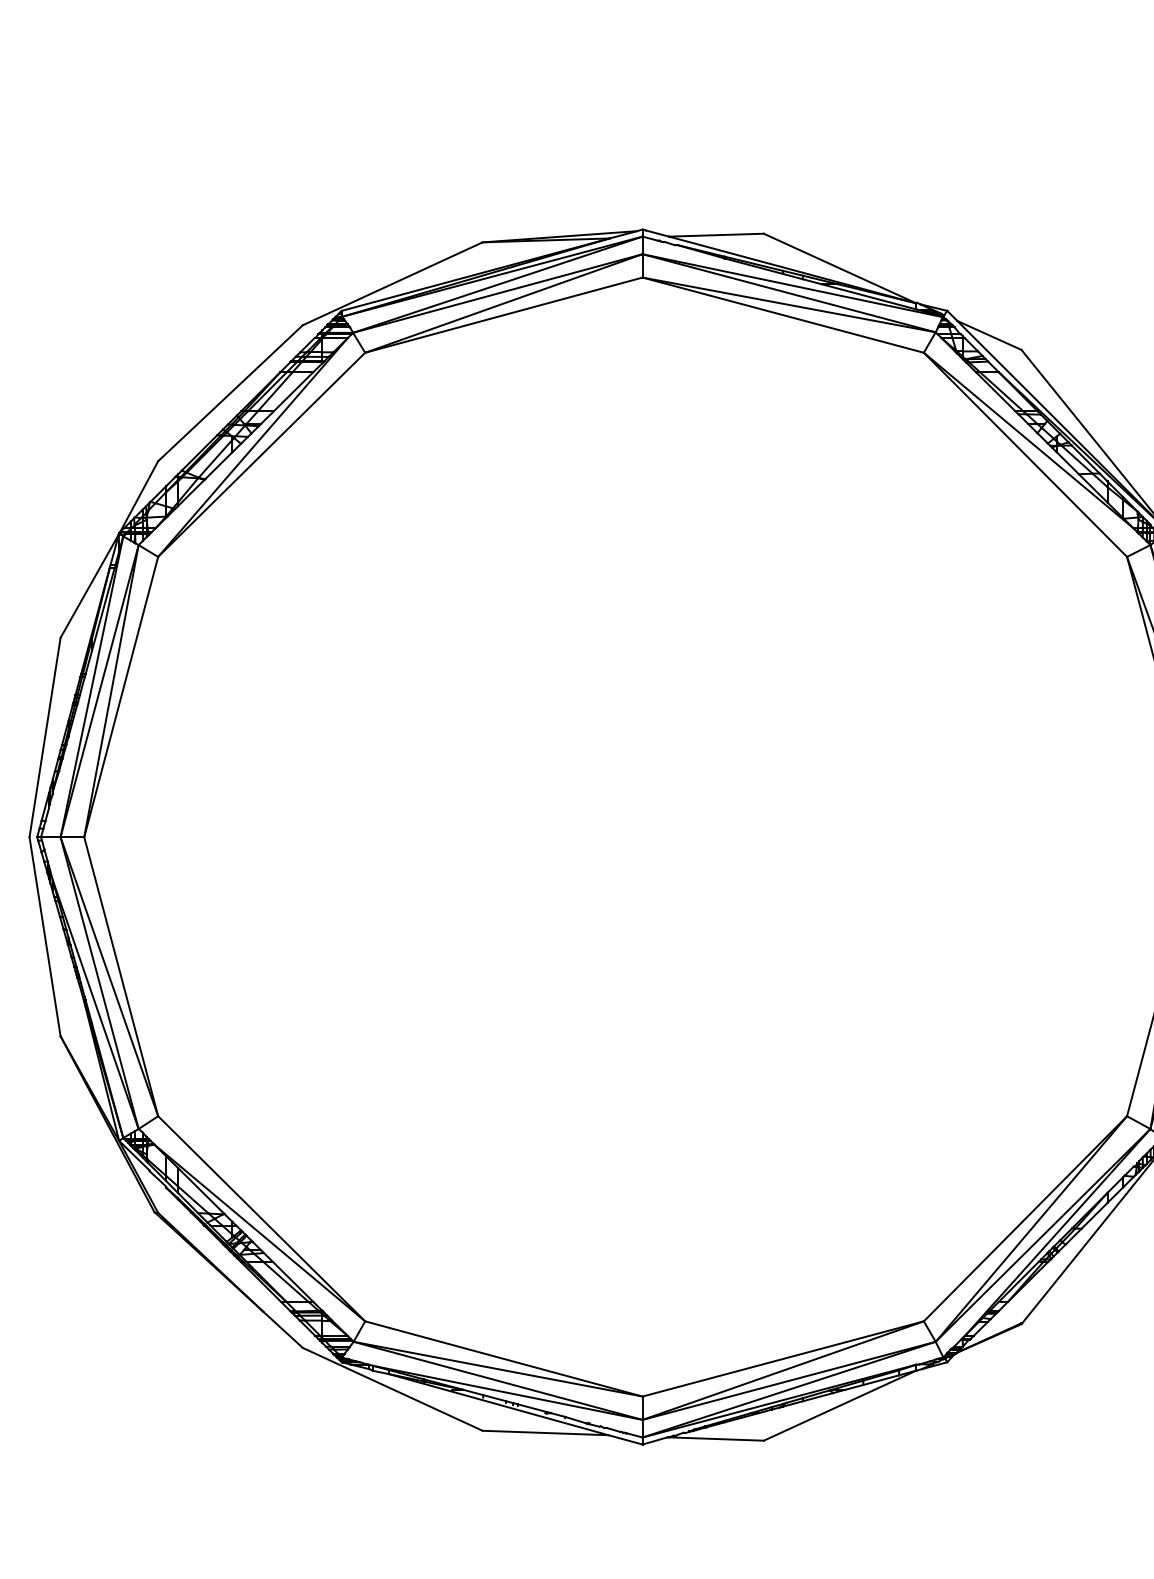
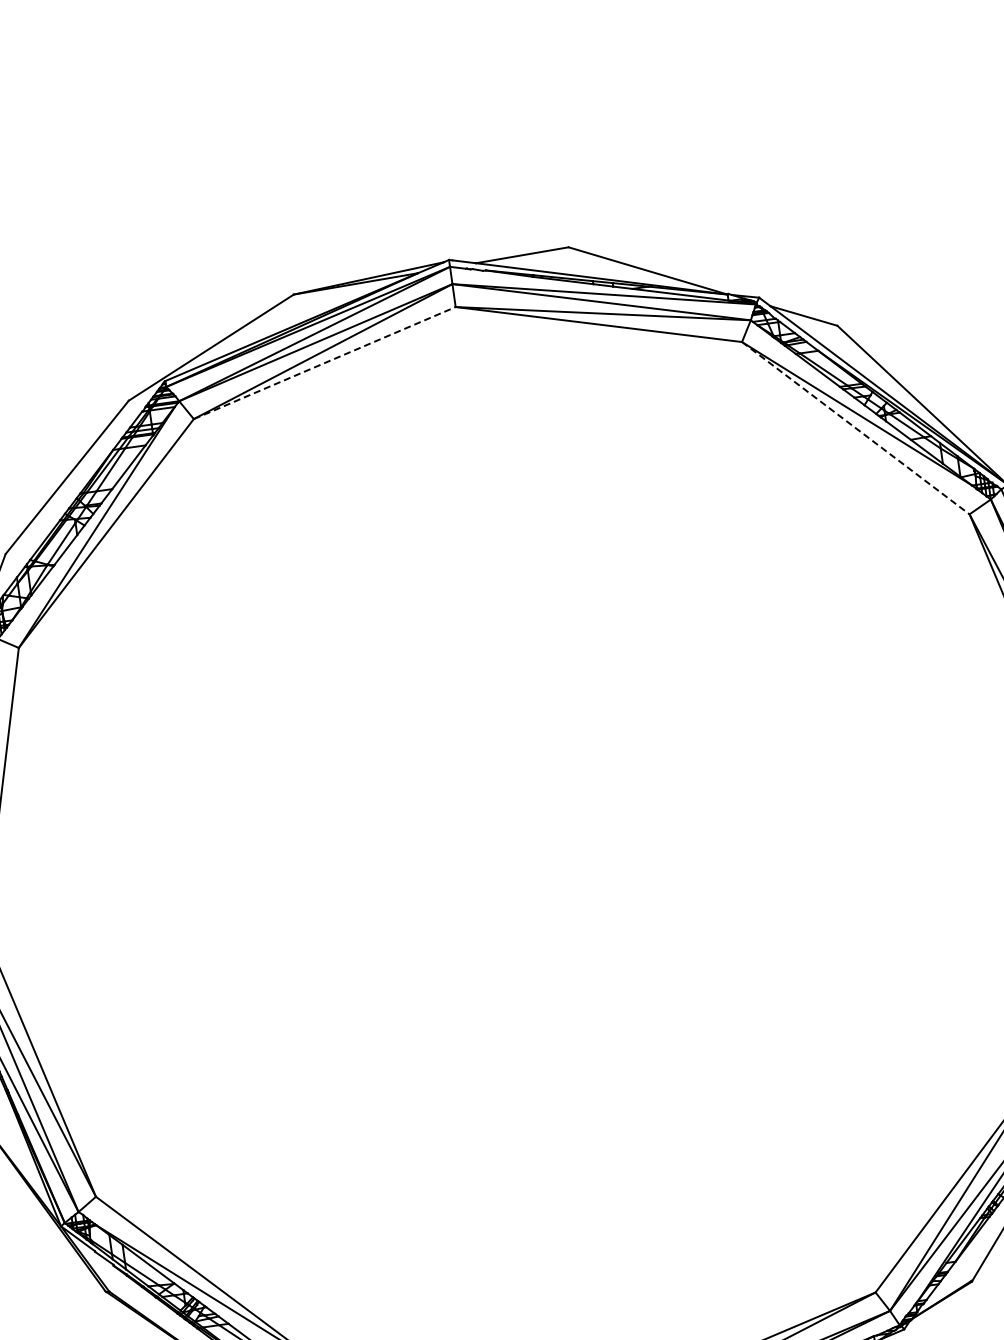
line: (503, 315) -> (324, 363), solid -> dashed
line: (1025, 455) -> (855, 428), solid -> dashed

